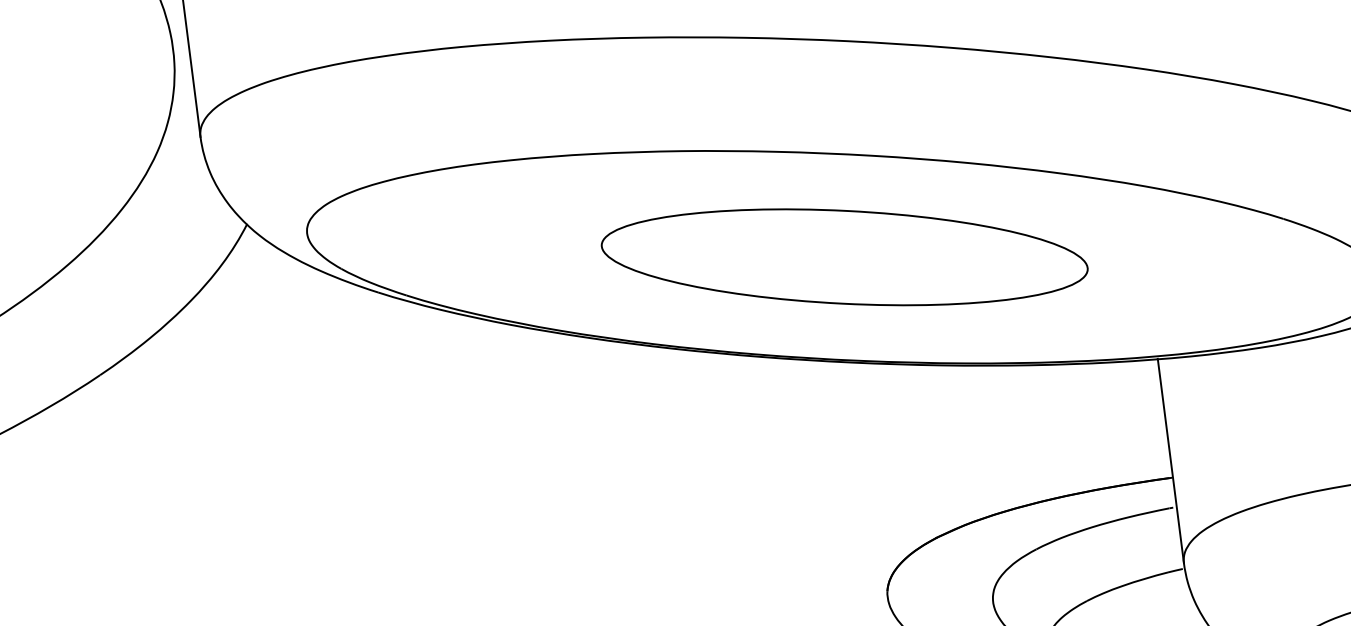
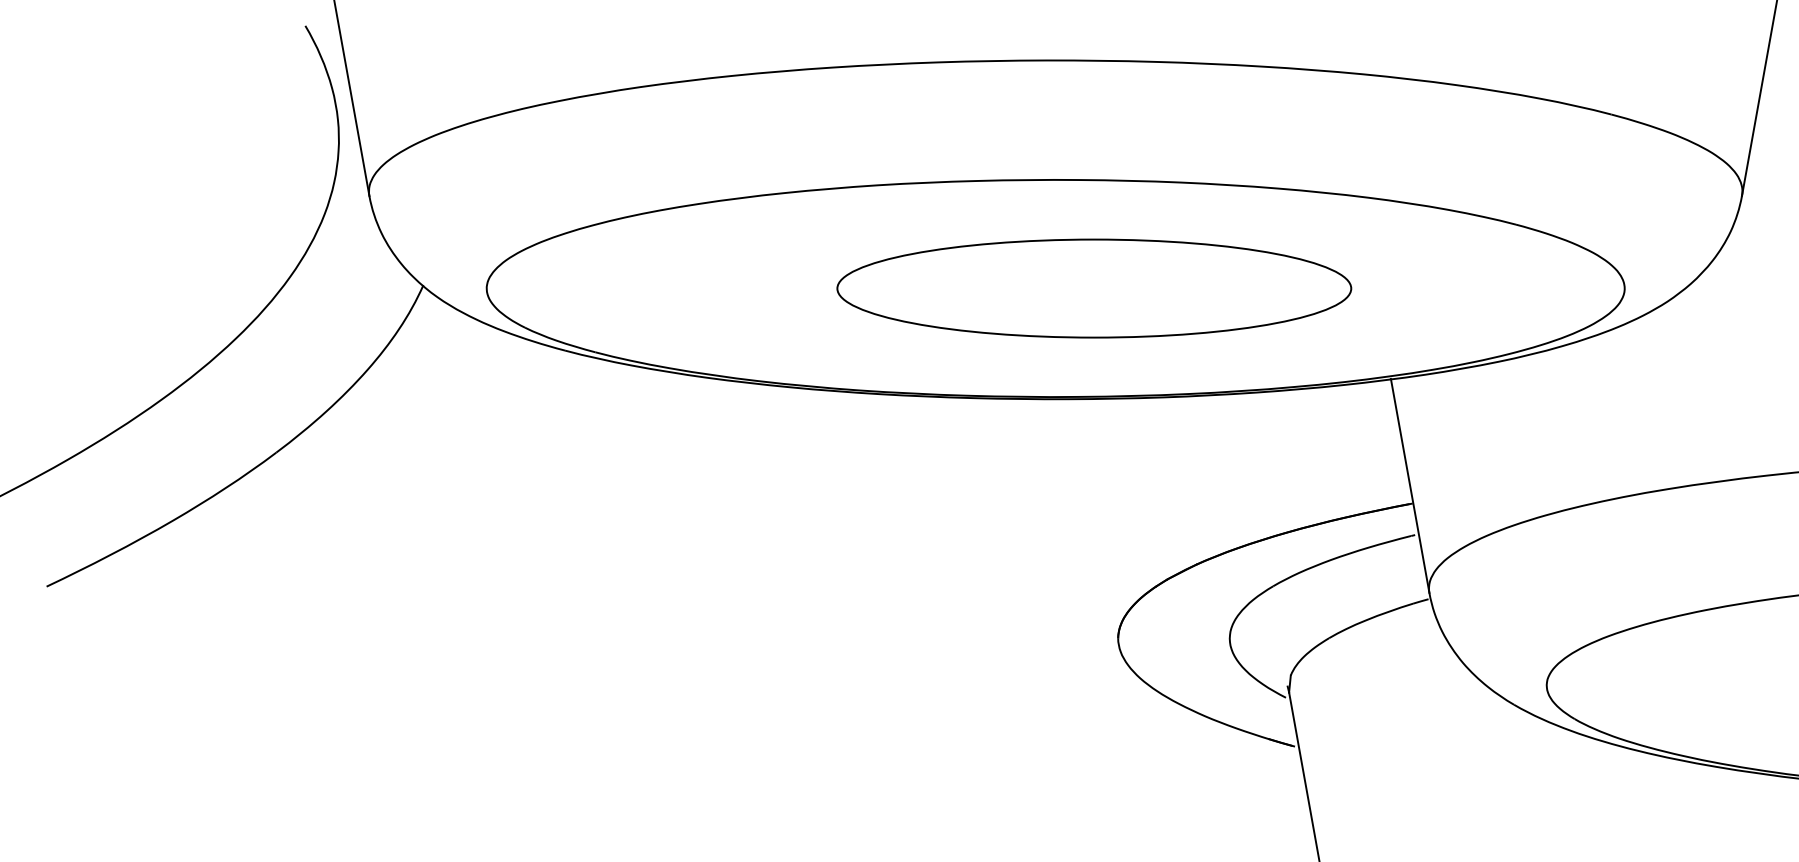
part: (844, 257) -> (1094, 288), moved

